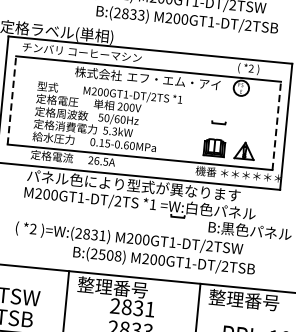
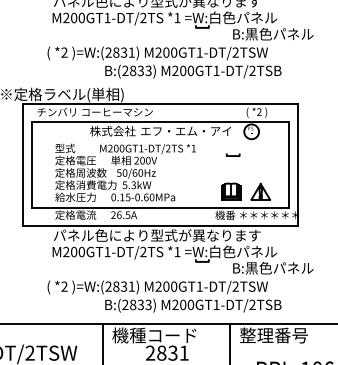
line: (11, 100) -> (31, 164), dashed -> solid
line: (218, 123) -> (232, 155), moved
line: (277, 125) -> (289, 164), dashed -> solid
text: (109, 255) -> (140, 304), B:(2508) -> B:(2833)
text: (121, 288) -> (154, 335), 整理番号 -> 機種コード

